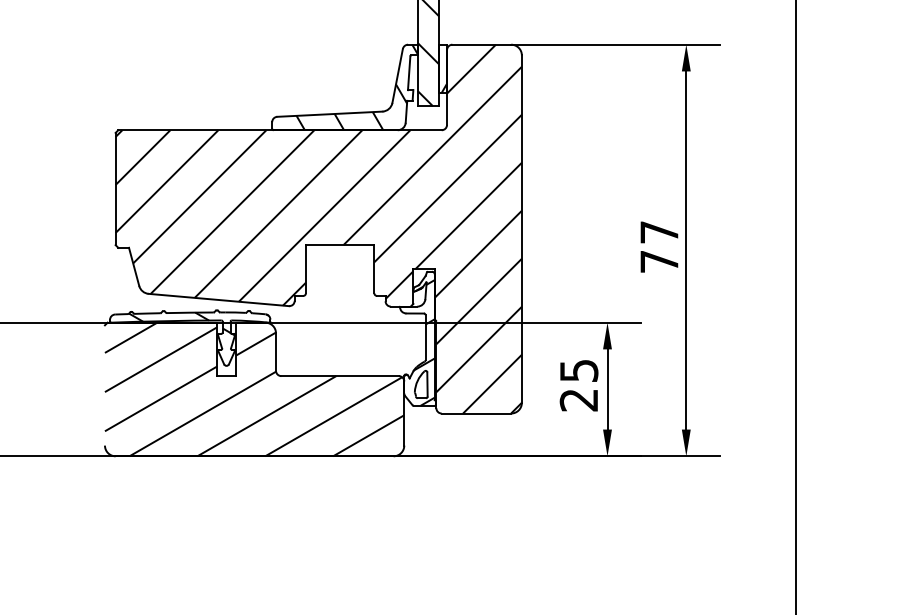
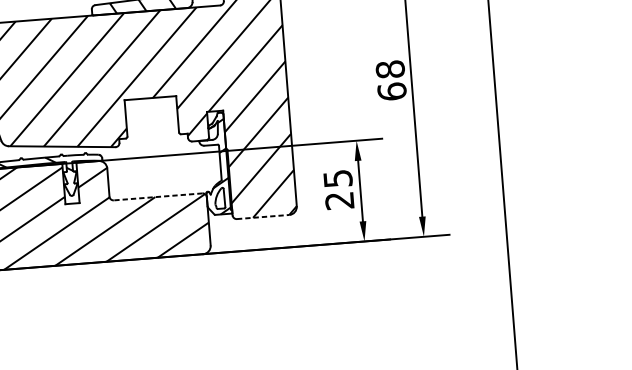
text: (659, 246) -> (391, 80), 77 -> 68
line: (340, 376) -> (158, 197), solid -> dashed
line: (476, 413) -> (263, 216), solid -> dashed

